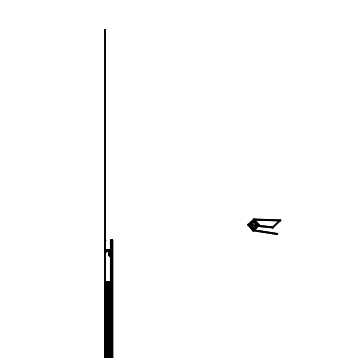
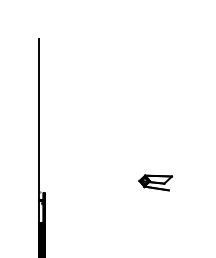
part: (264, 226) -> (155, 182), size x1.4

